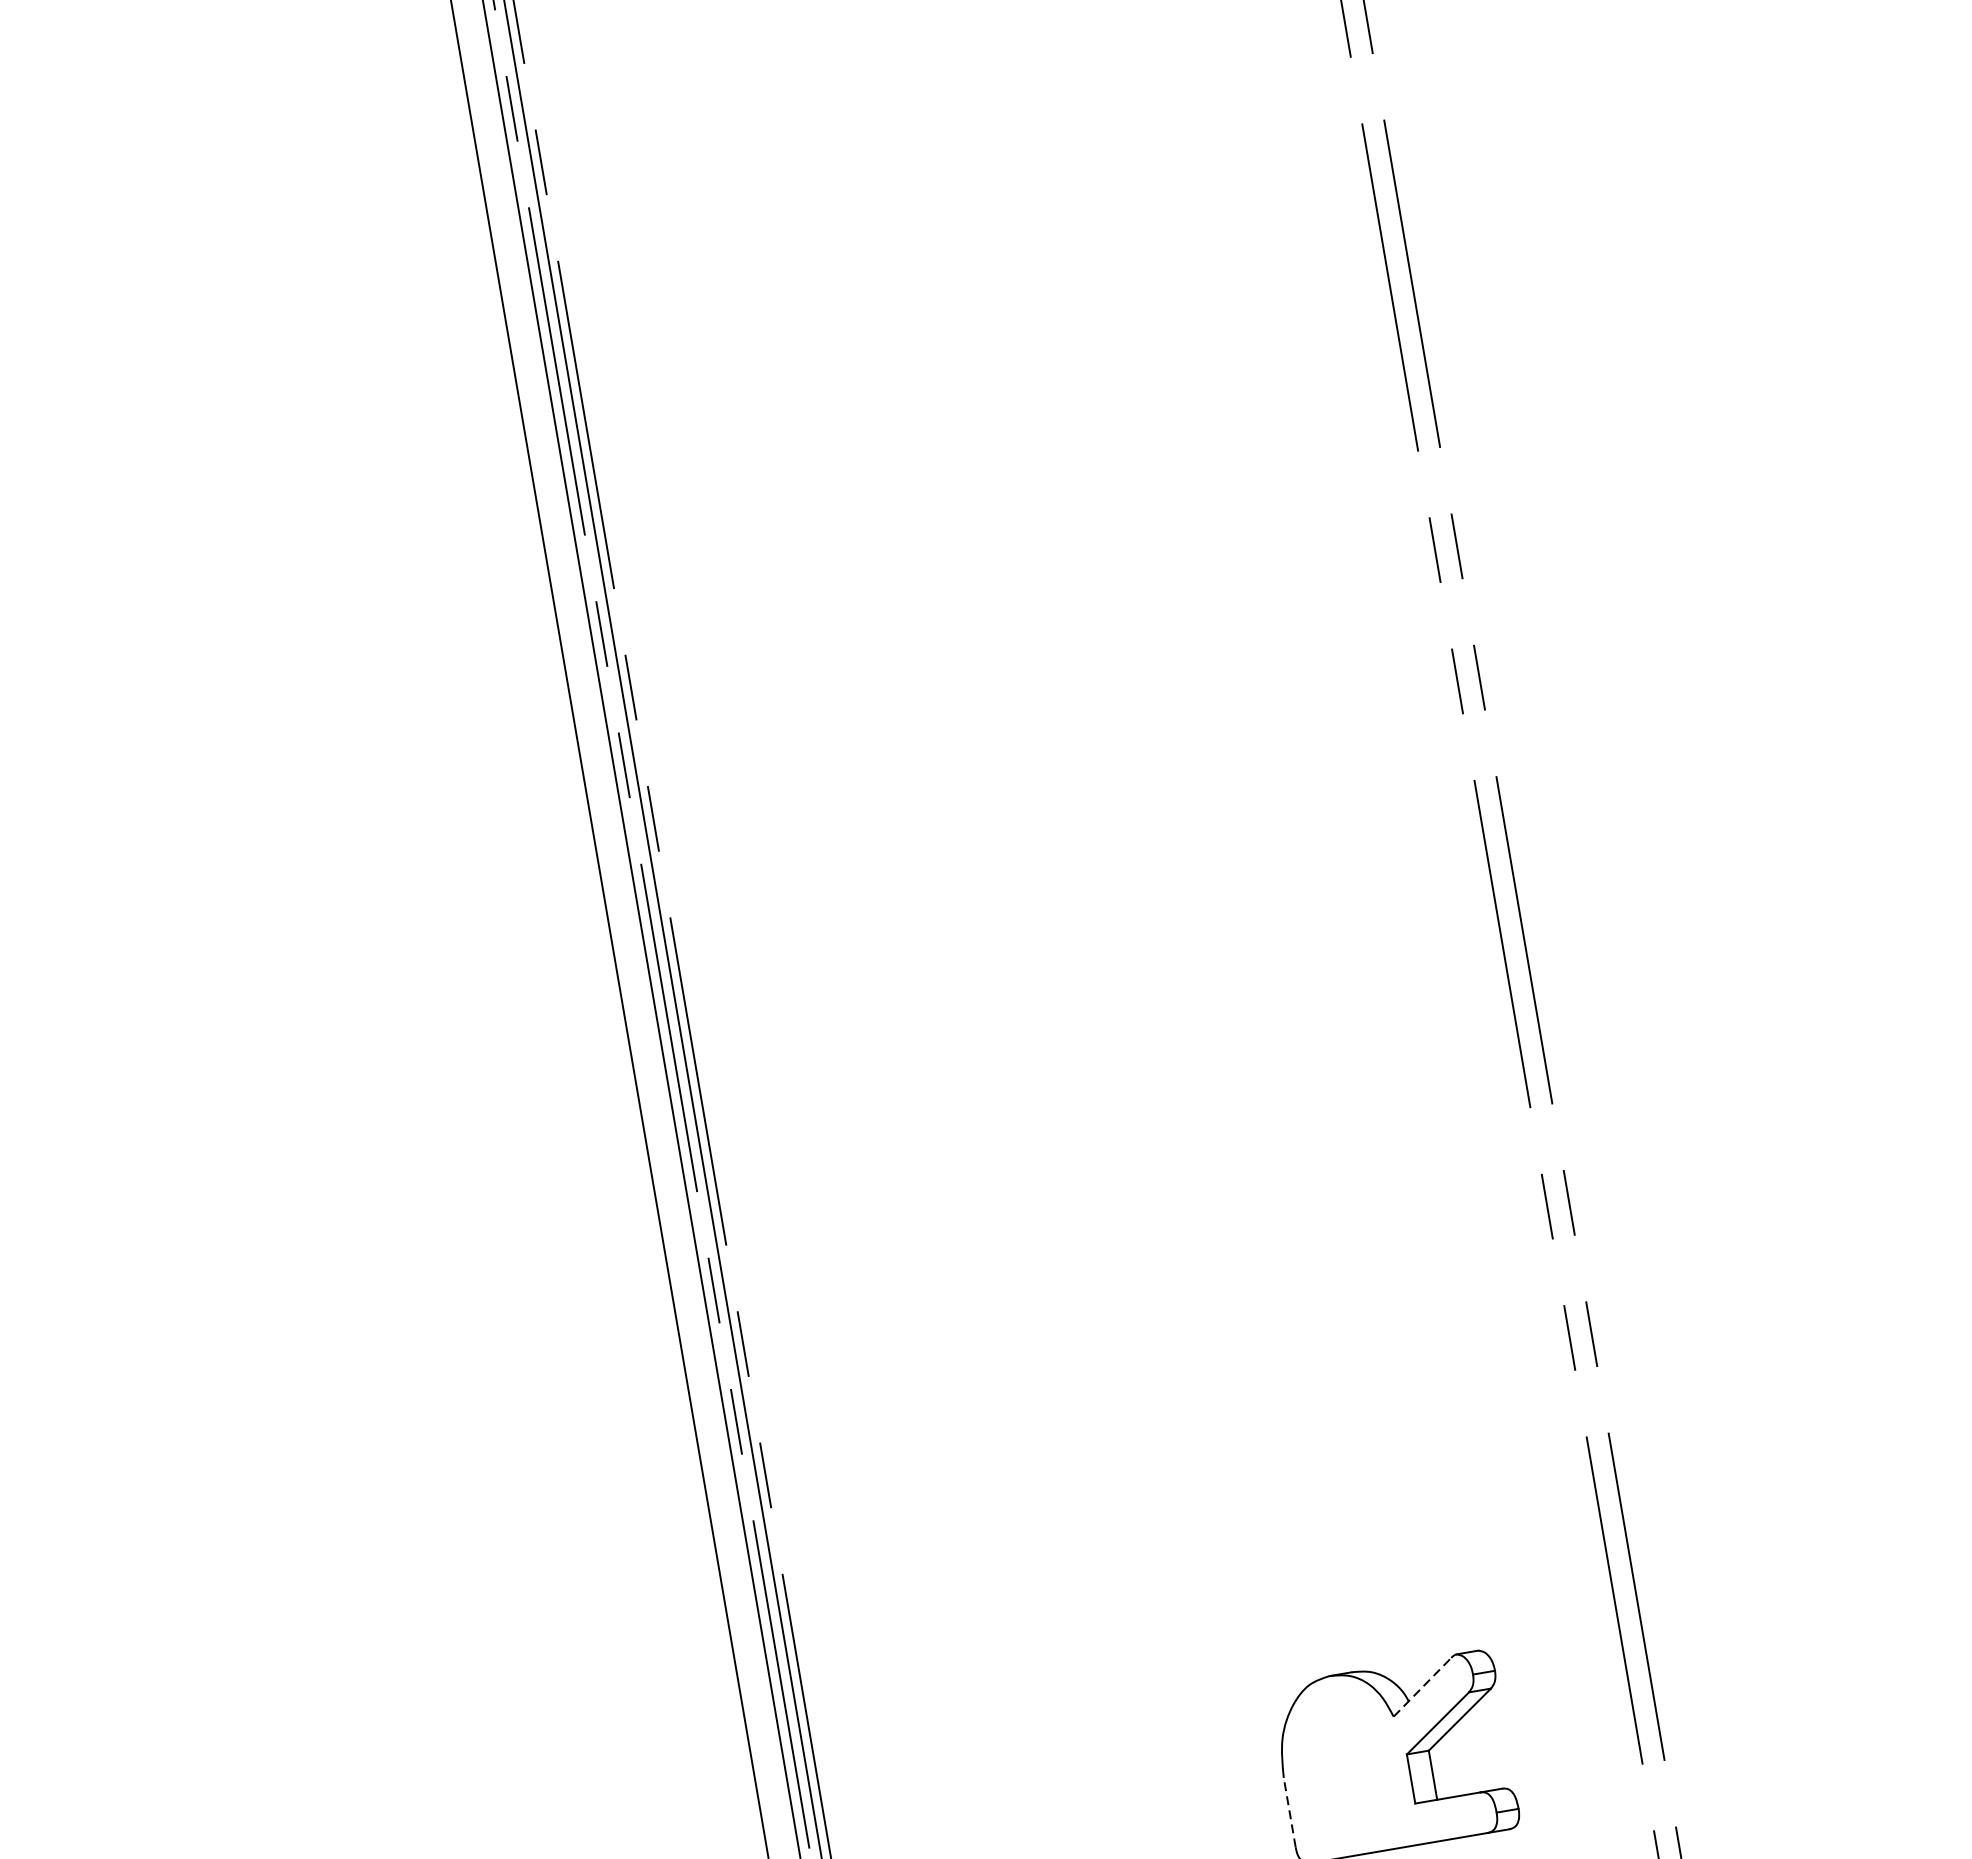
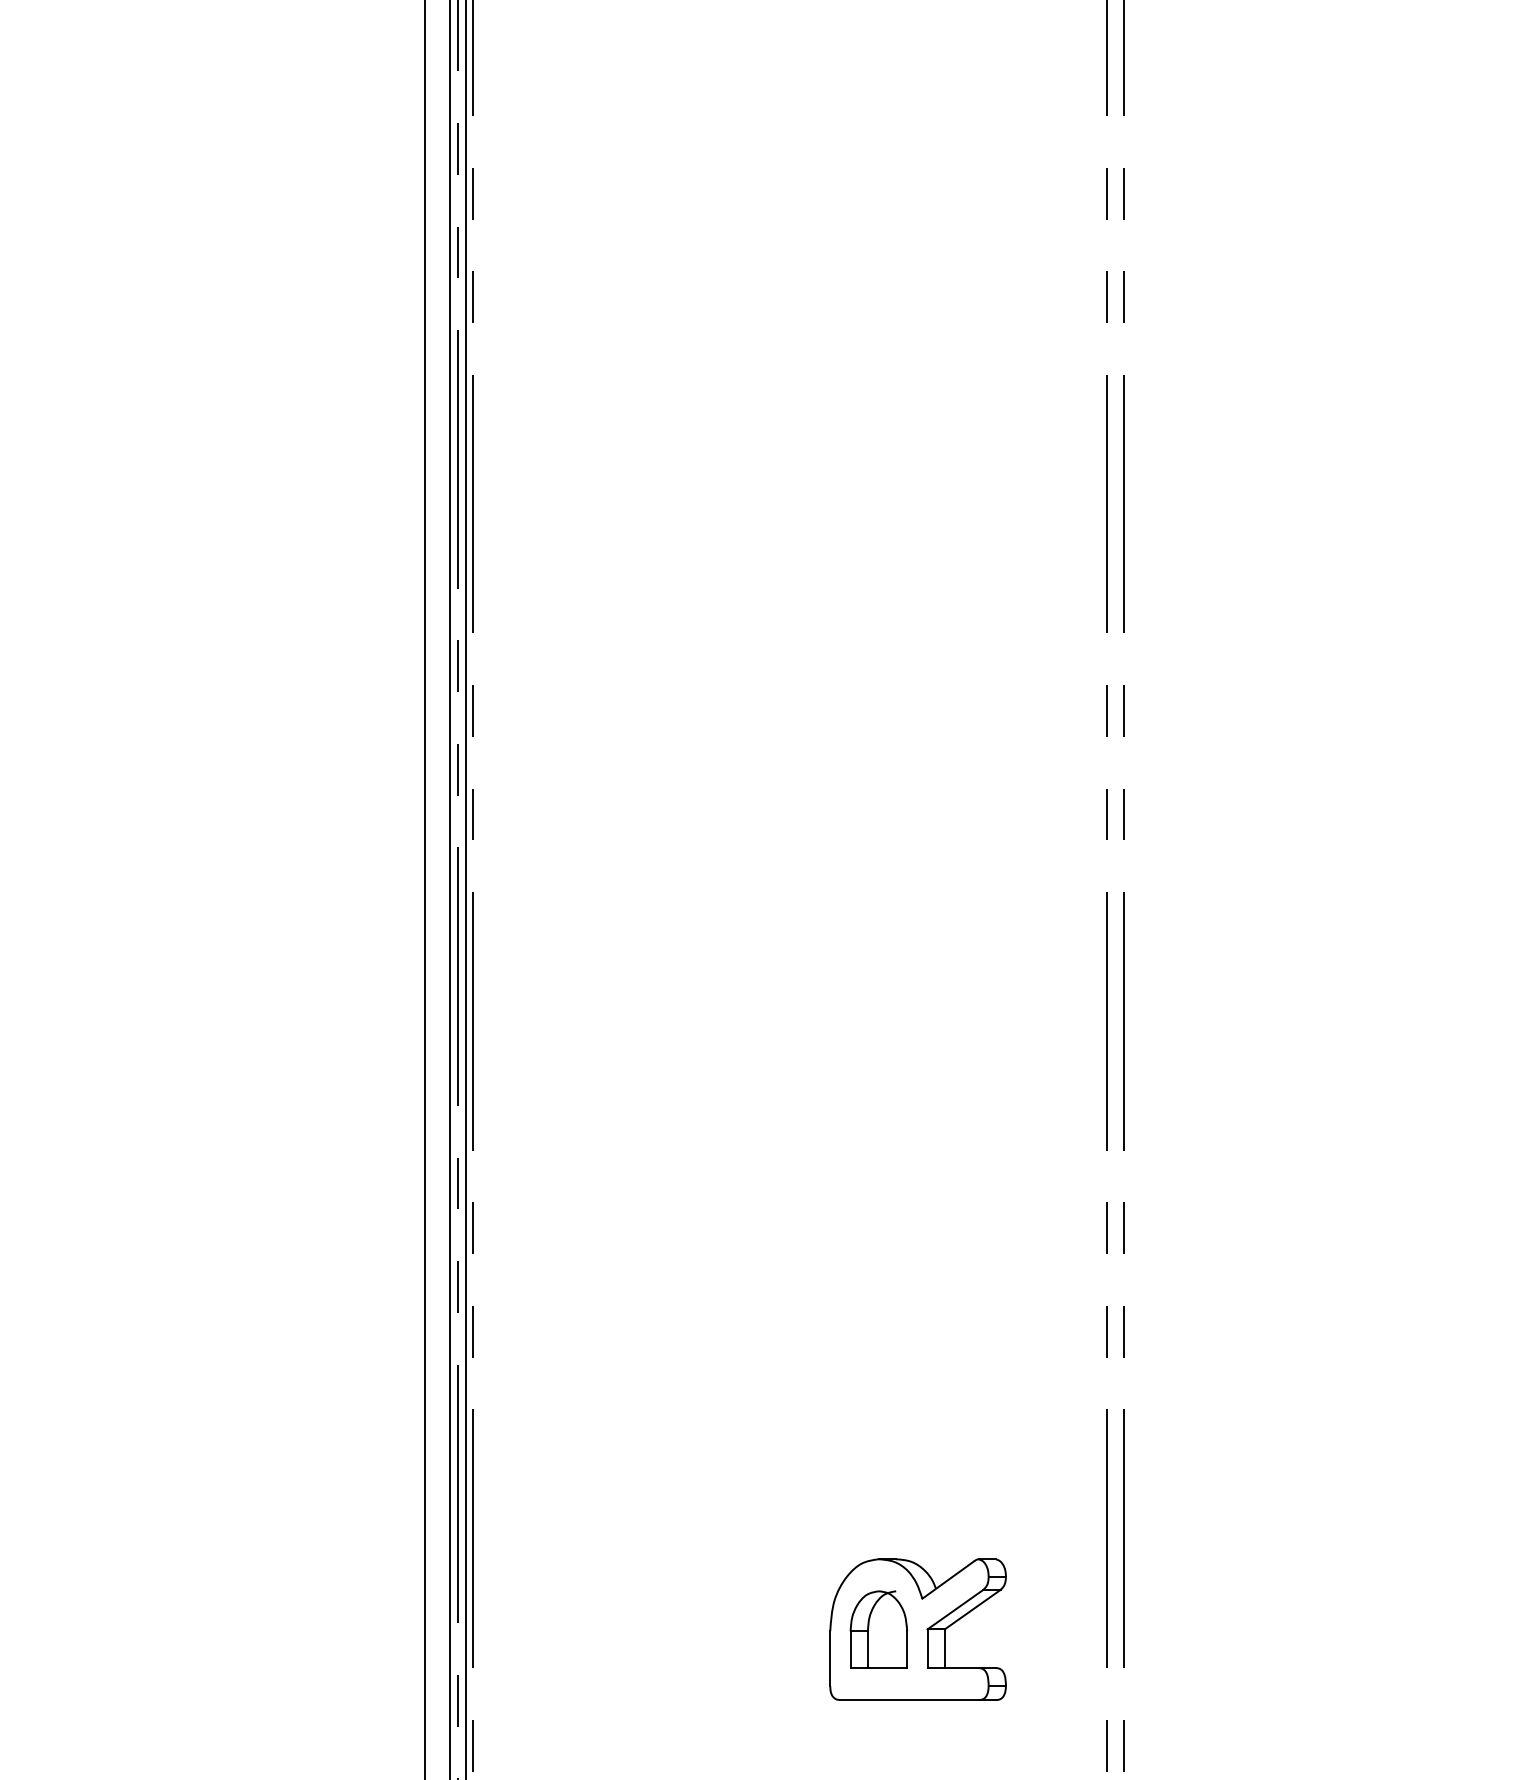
line: (1422, 1687) -> (948, 1580), dashed -> solid
part: (1344, 1765) -> (878, 1629), added
line: (1290, 1812) -> (830, 1658), dashed -> solid

